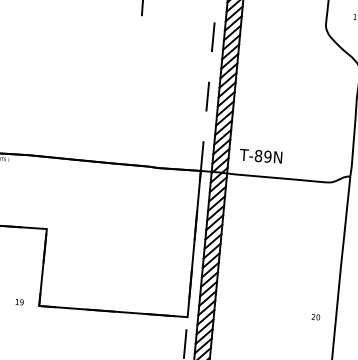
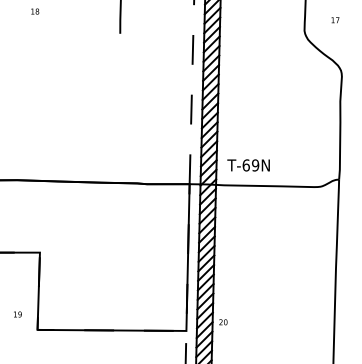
text: (257, 156) -> (245, 165), T-89N -> T-69N
text: (19, 302) -> (17, 314), moved
text: (316, 317) -> (223, 322), moved

